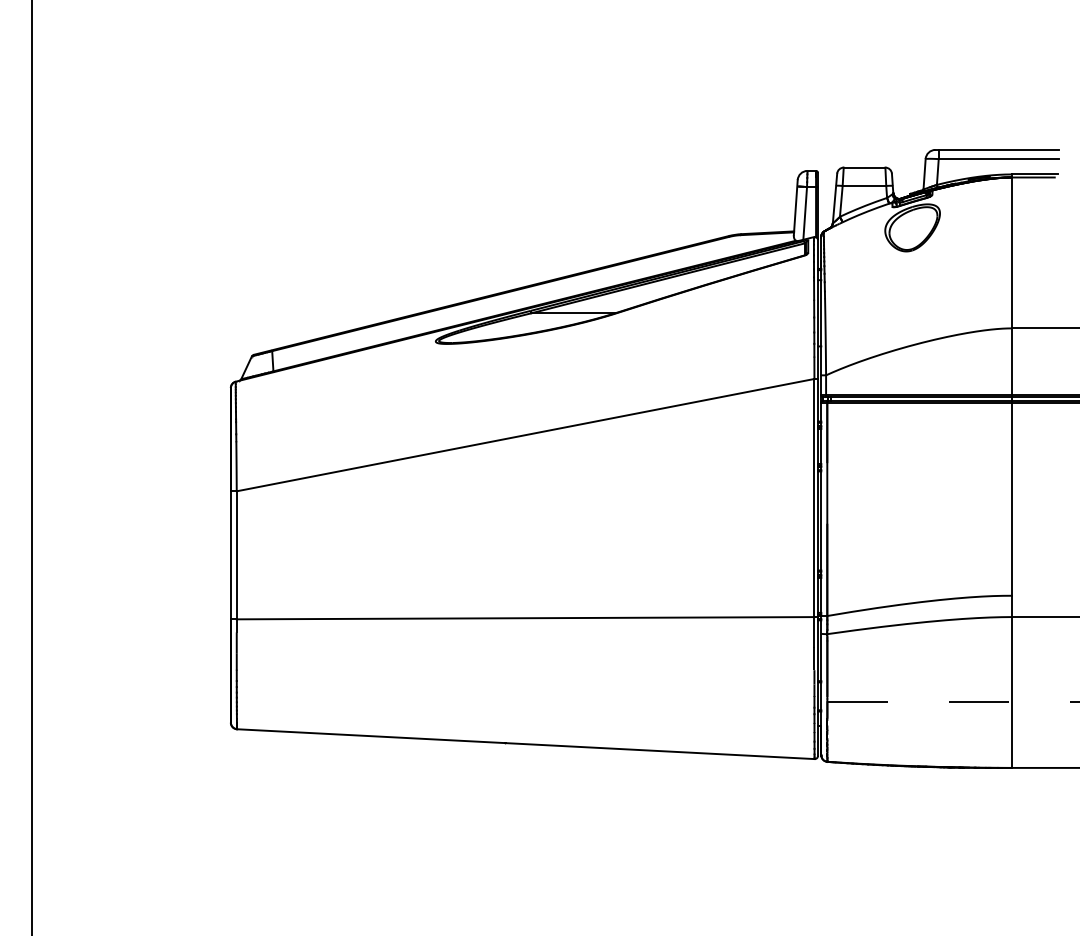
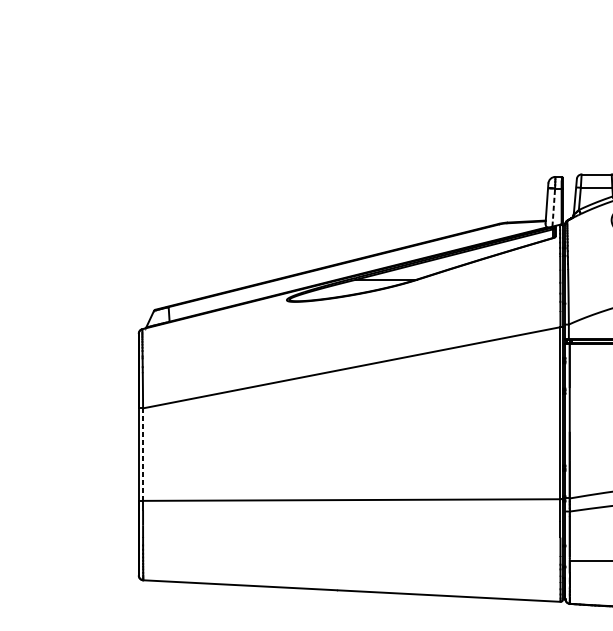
line: (805, 212) -> (553, 206), solid -> dashed
line: (236, 554) -> (142, 454), solid -> dashed

